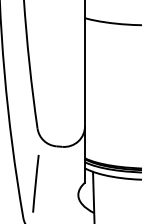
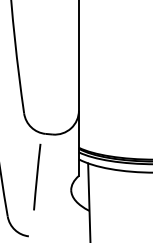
line: (35, 183) -> (36, 176), moved

